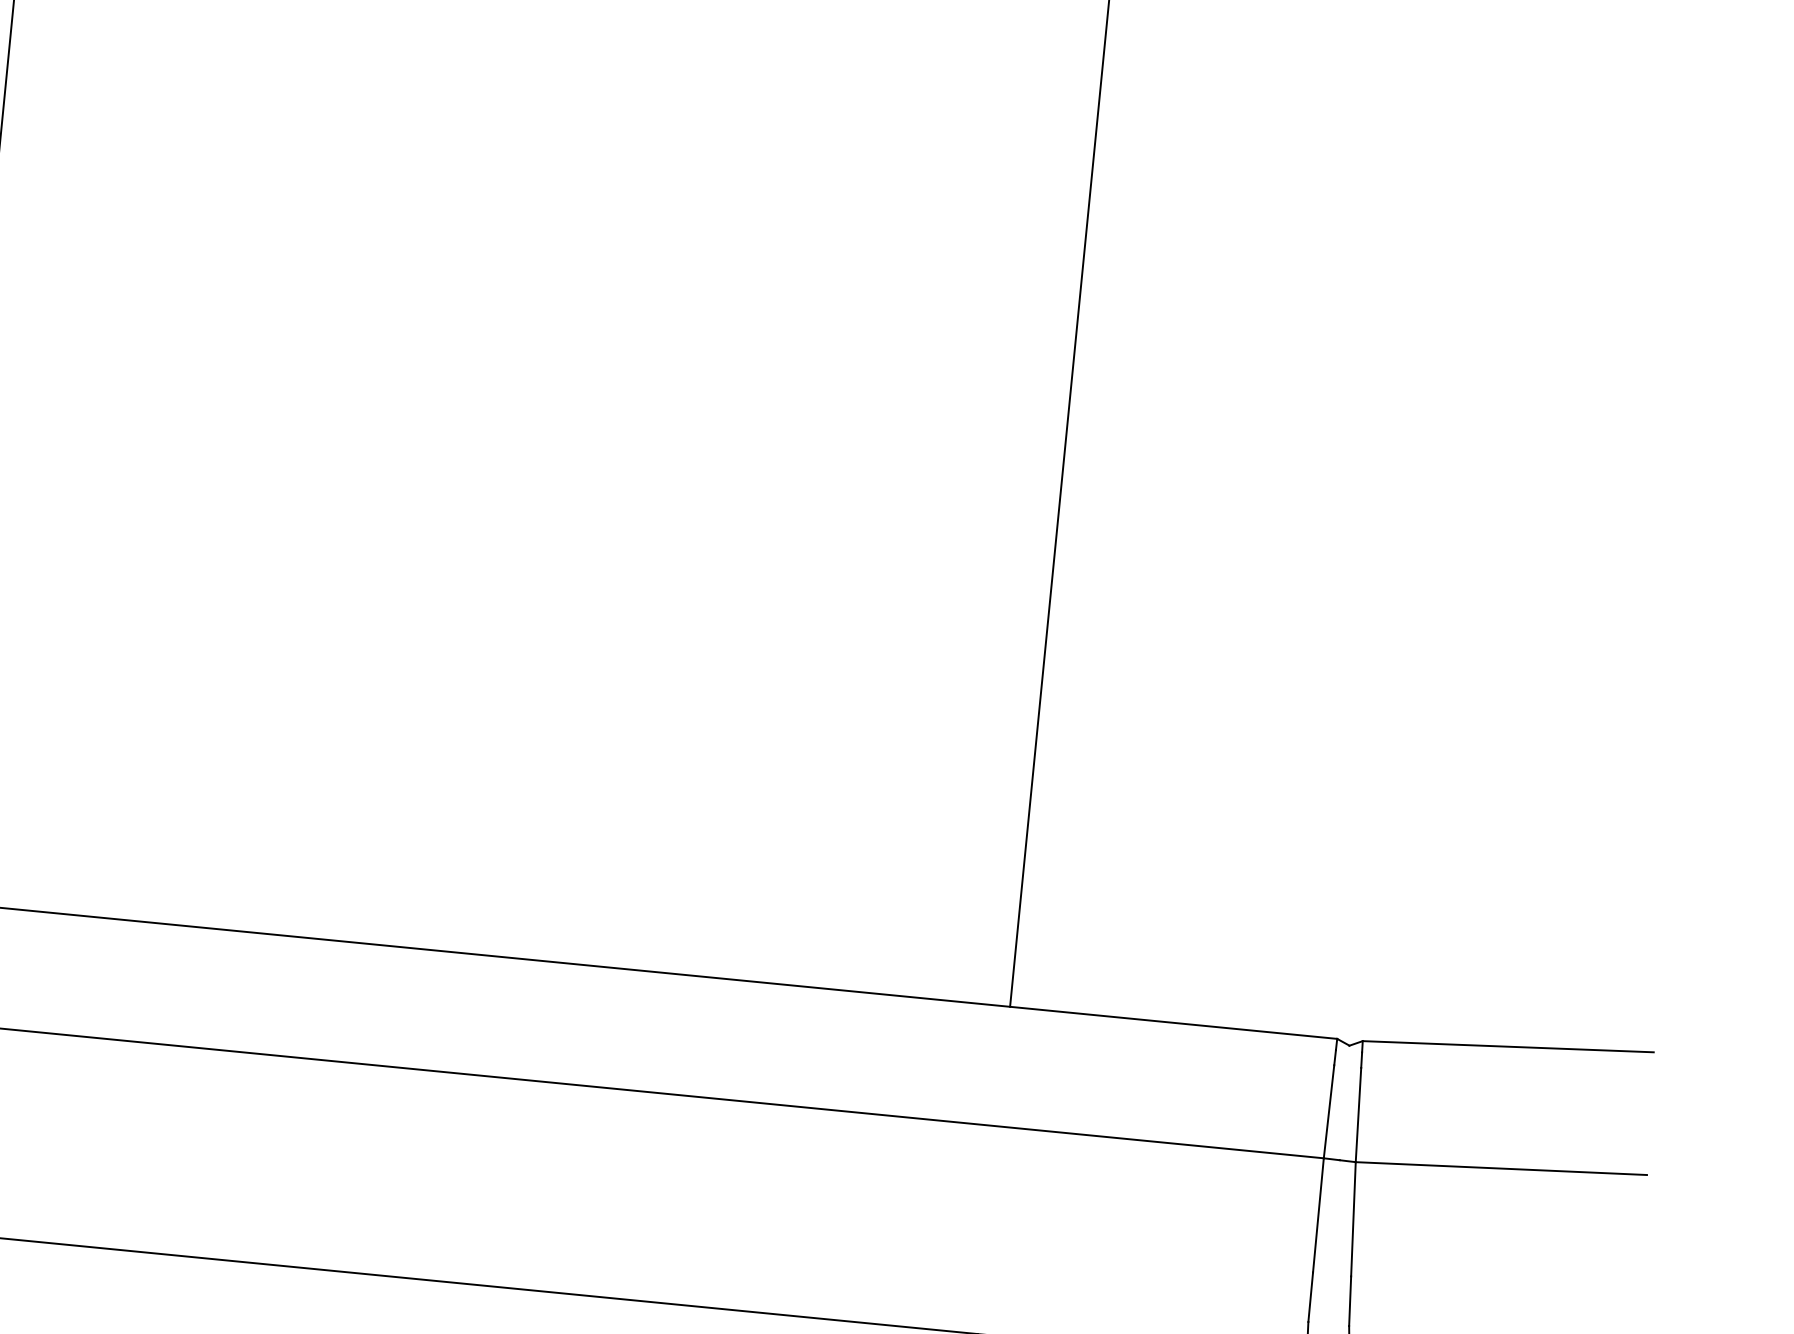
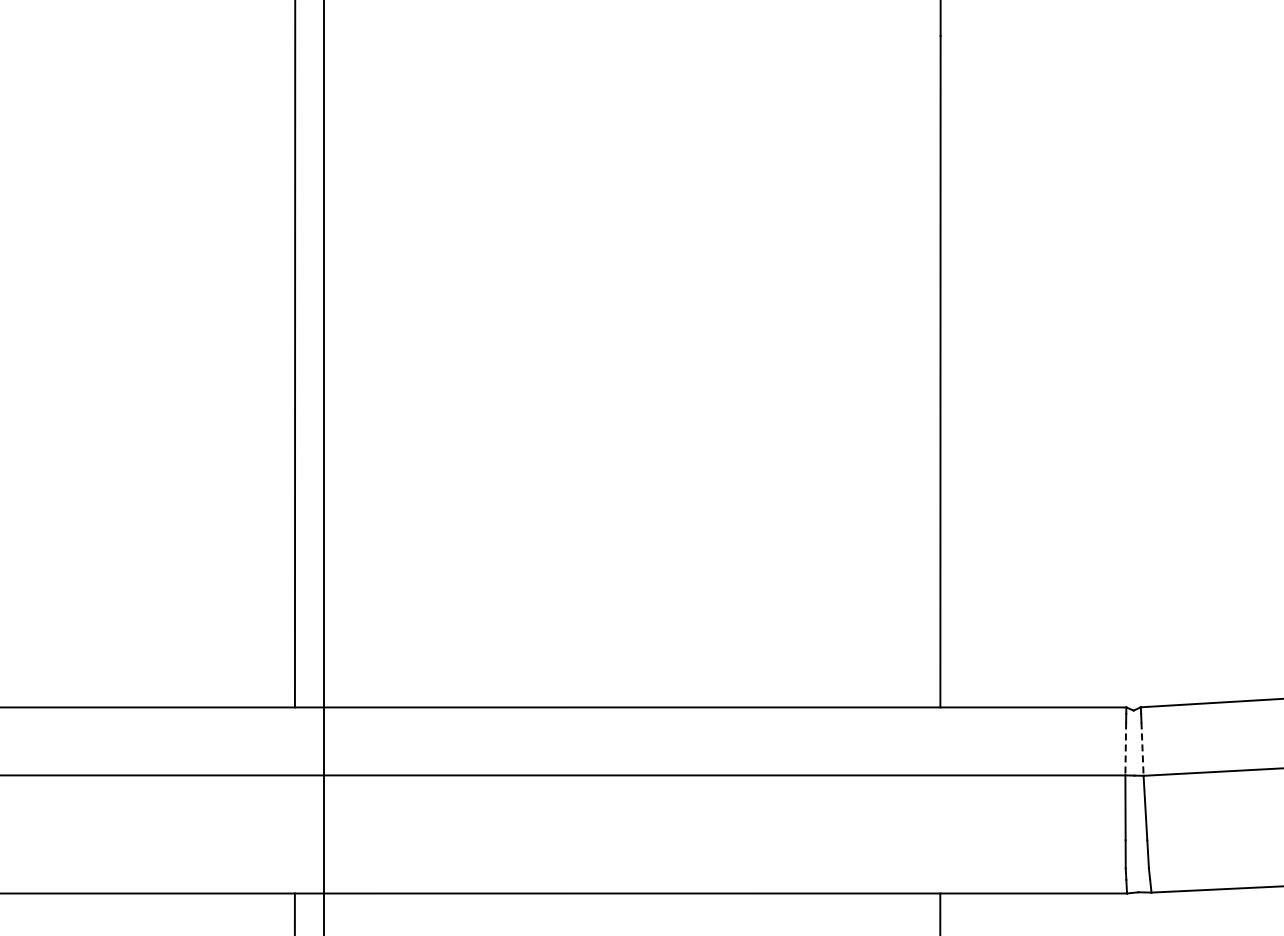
line: (1328, 1112) -> (1125, 749), solid -> dashed
line: (1358, 1115) -> (1142, 749), solid -> dashed

